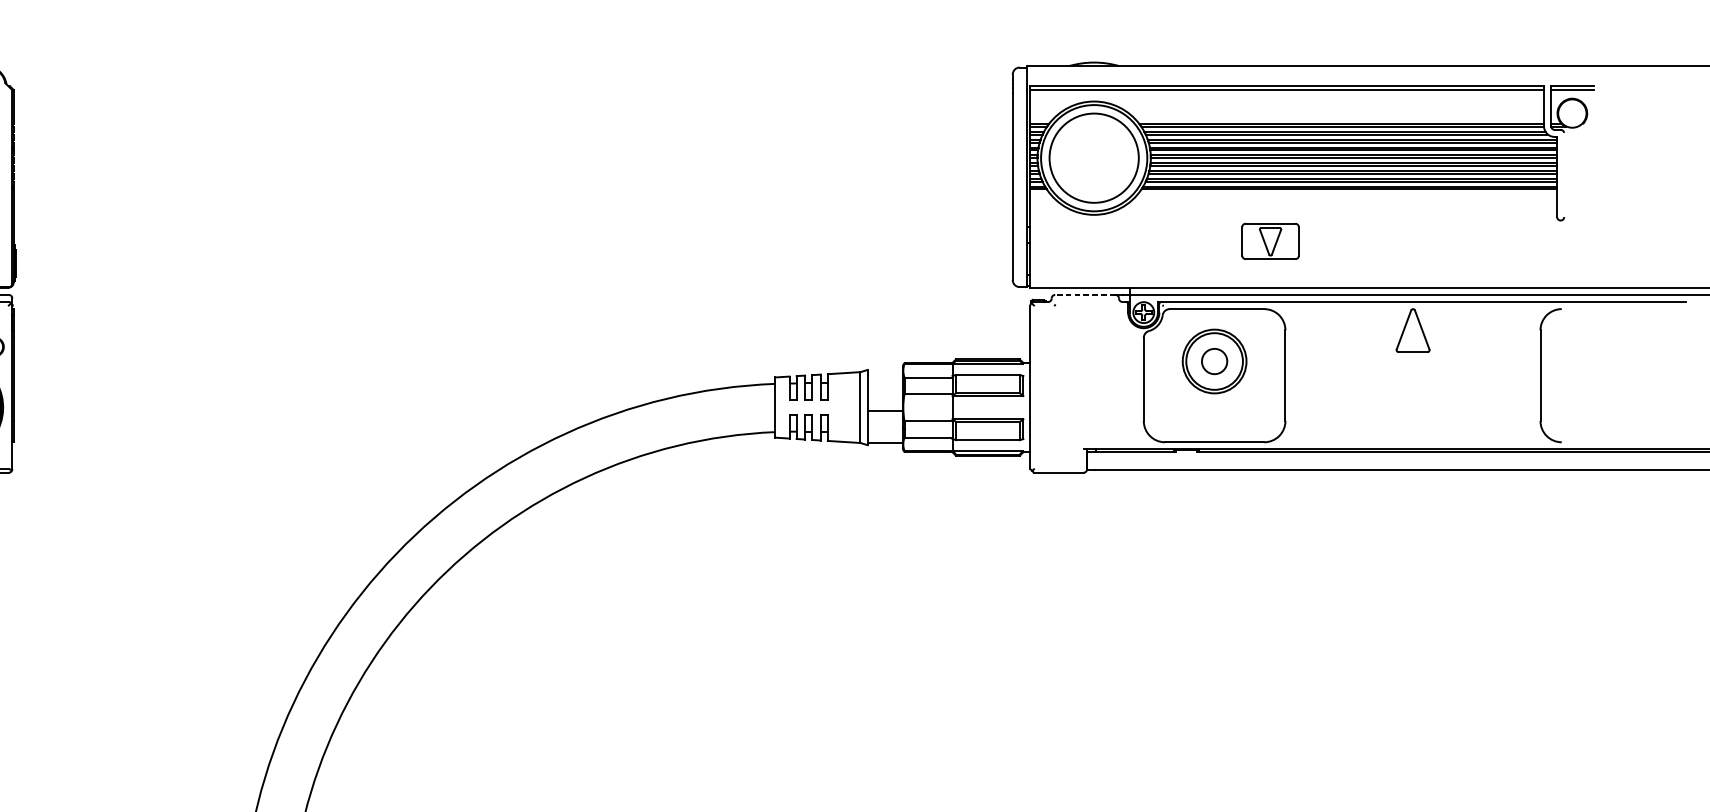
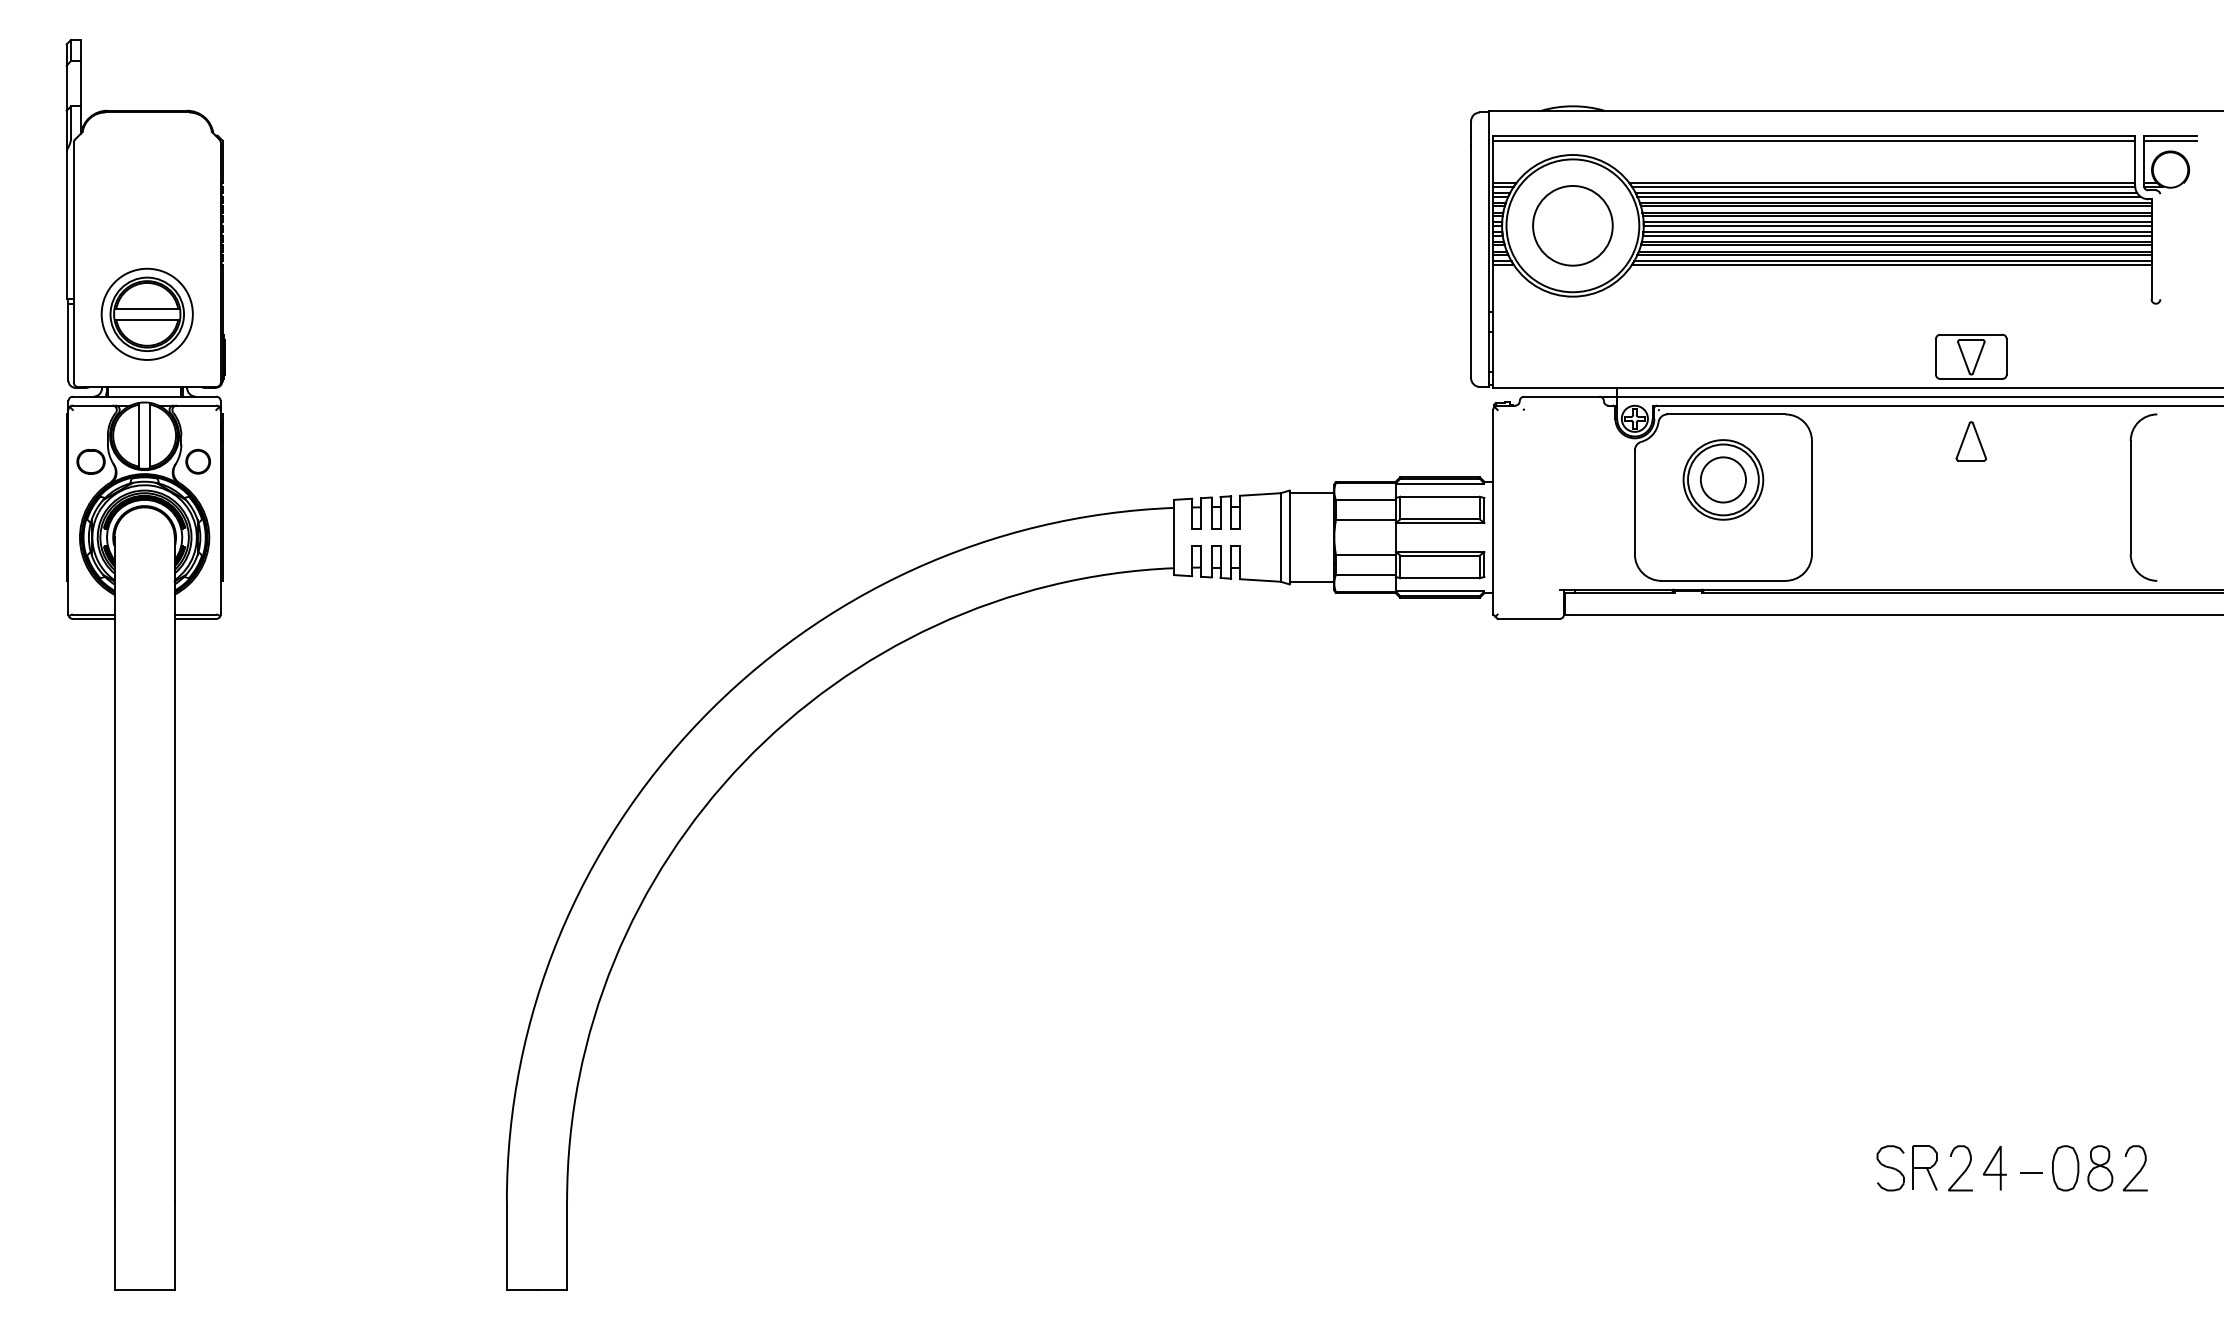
circle: (1093, 157) -> (1572, 225), size x0.71
part: (1270, 241) -> (1971, 356), moved
line: (1085, 294) -> (1561, 396), dashed -> solid
part: (1412, 330) -> (1970, 441), size x0.71
circle: (1214, 361) -> (1723, 479), size x1.43
line: (885, 410) -> (1311, 493), moved

